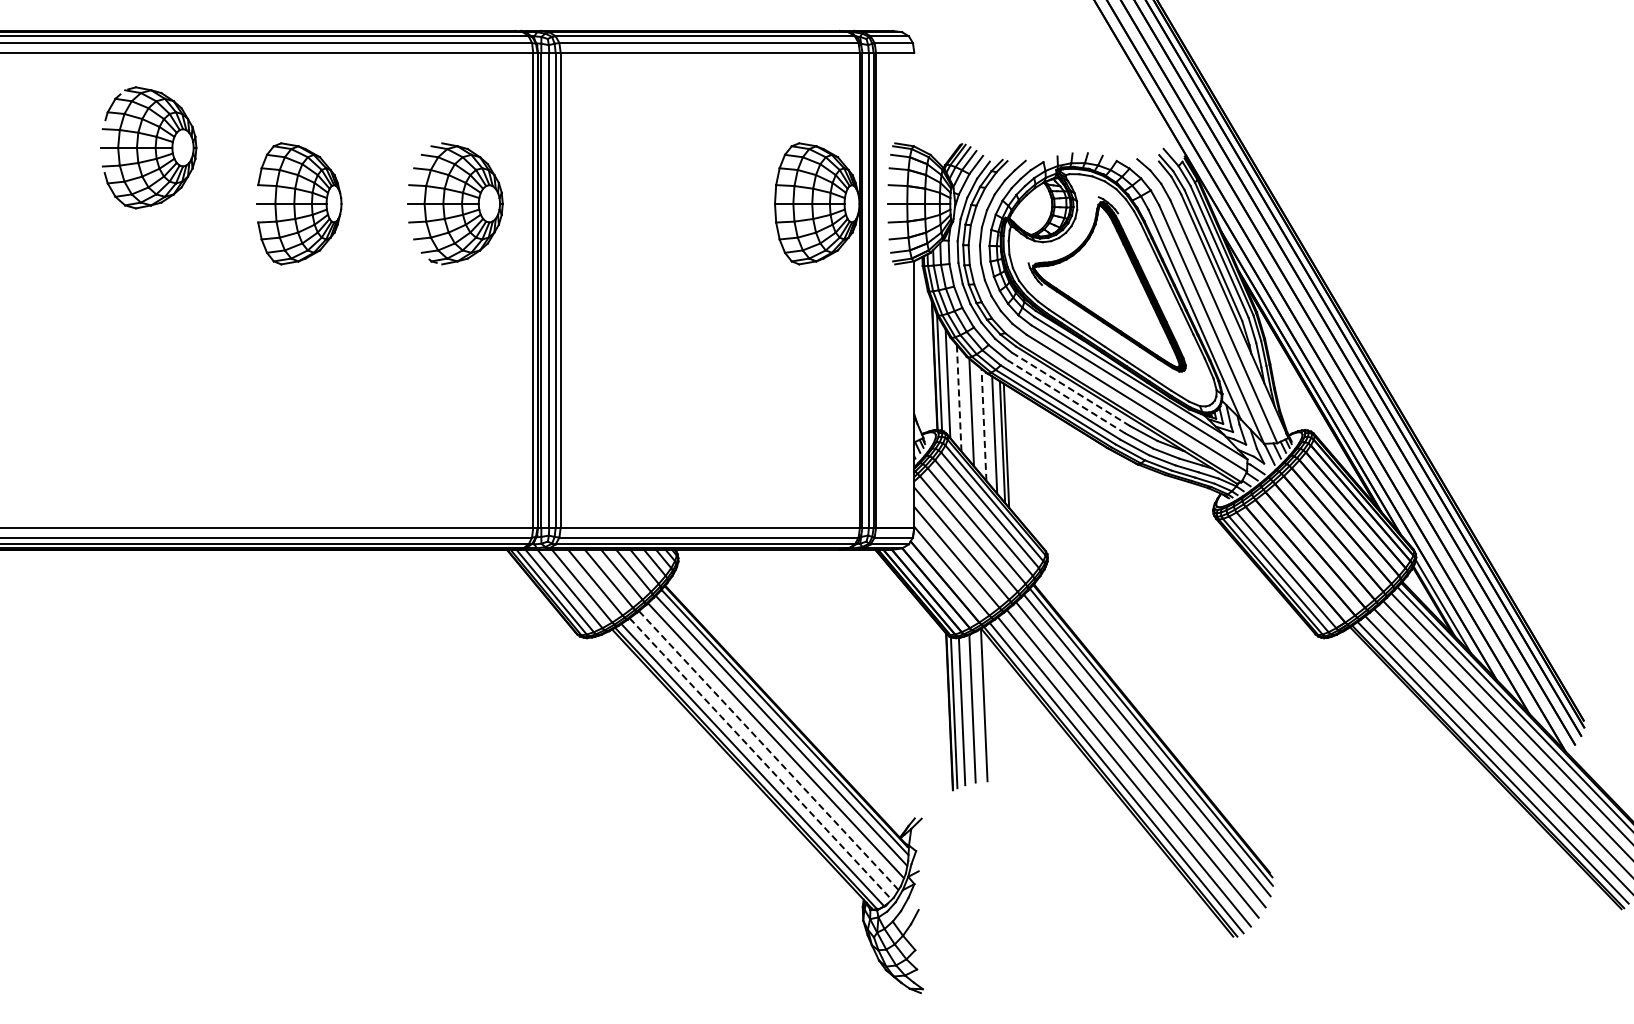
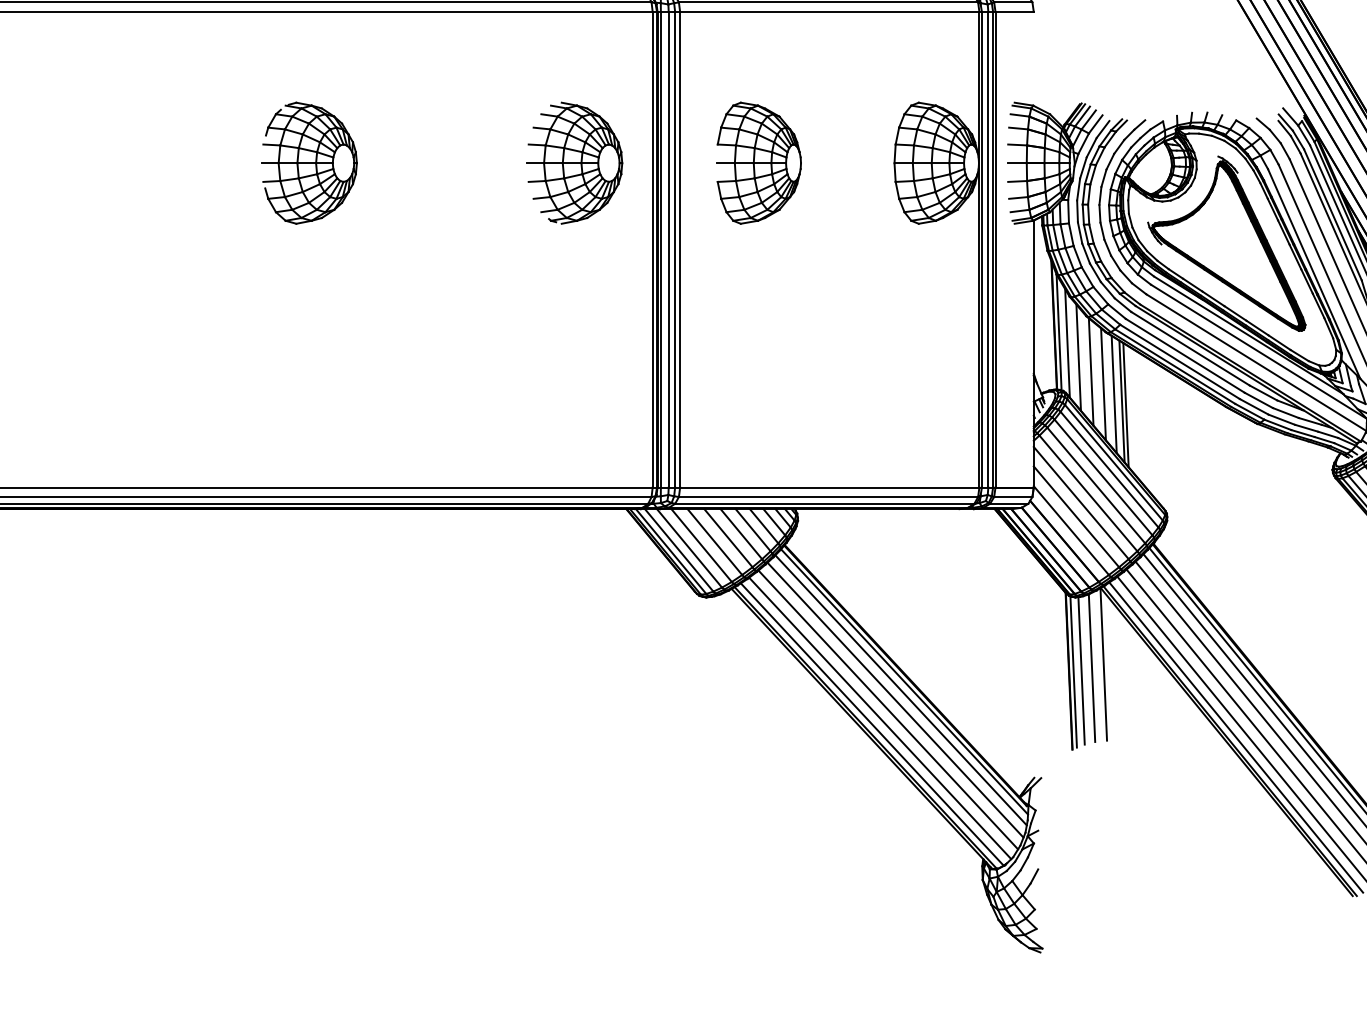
part: (148, 147) -> (309, 162), moved
part: (299, 203) -> (759, 162), moved
line: (1071, 389) -> (1191, 348), dashed -> solid
line: (1065, 396) -> (1185, 355), dashed -> solid
line: (959, 397) -> (1079, 356), dashed -> solid
line: (984, 424) -> (1104, 383), dashed -> solid
line: (769, 750) -> (889, 709), dashed -> solid
line: (761, 759) -> (881, 718), dashed -> solid

